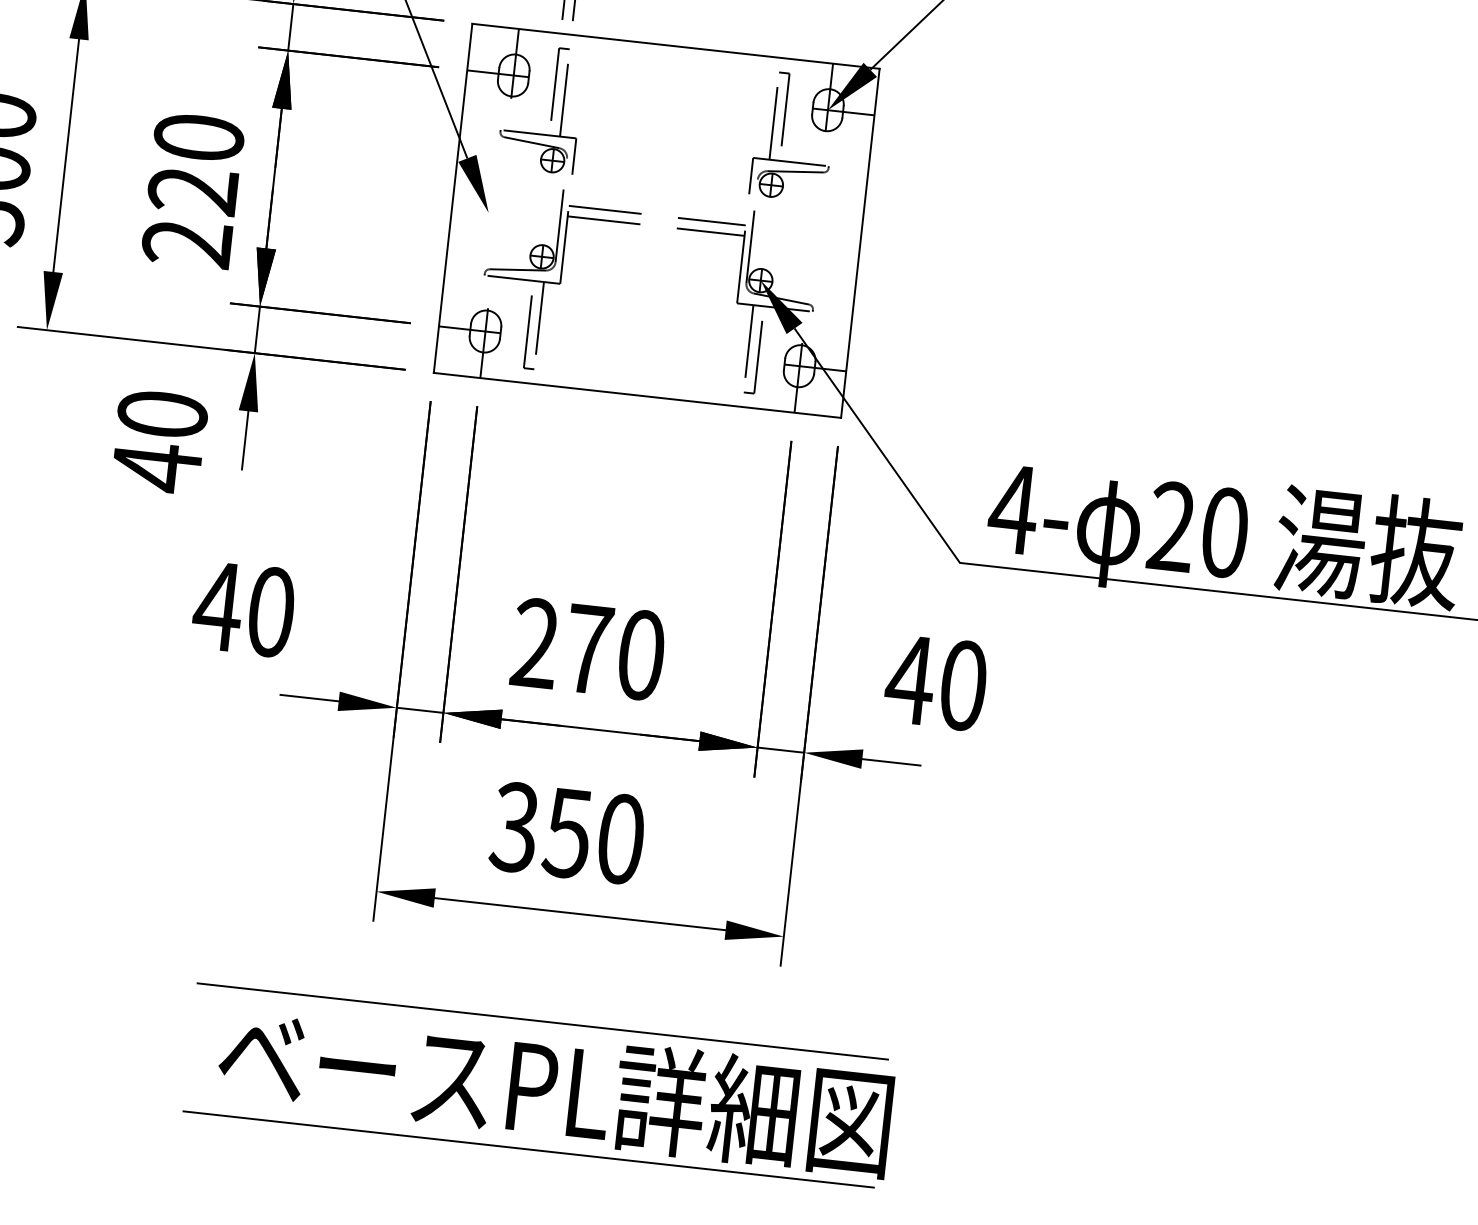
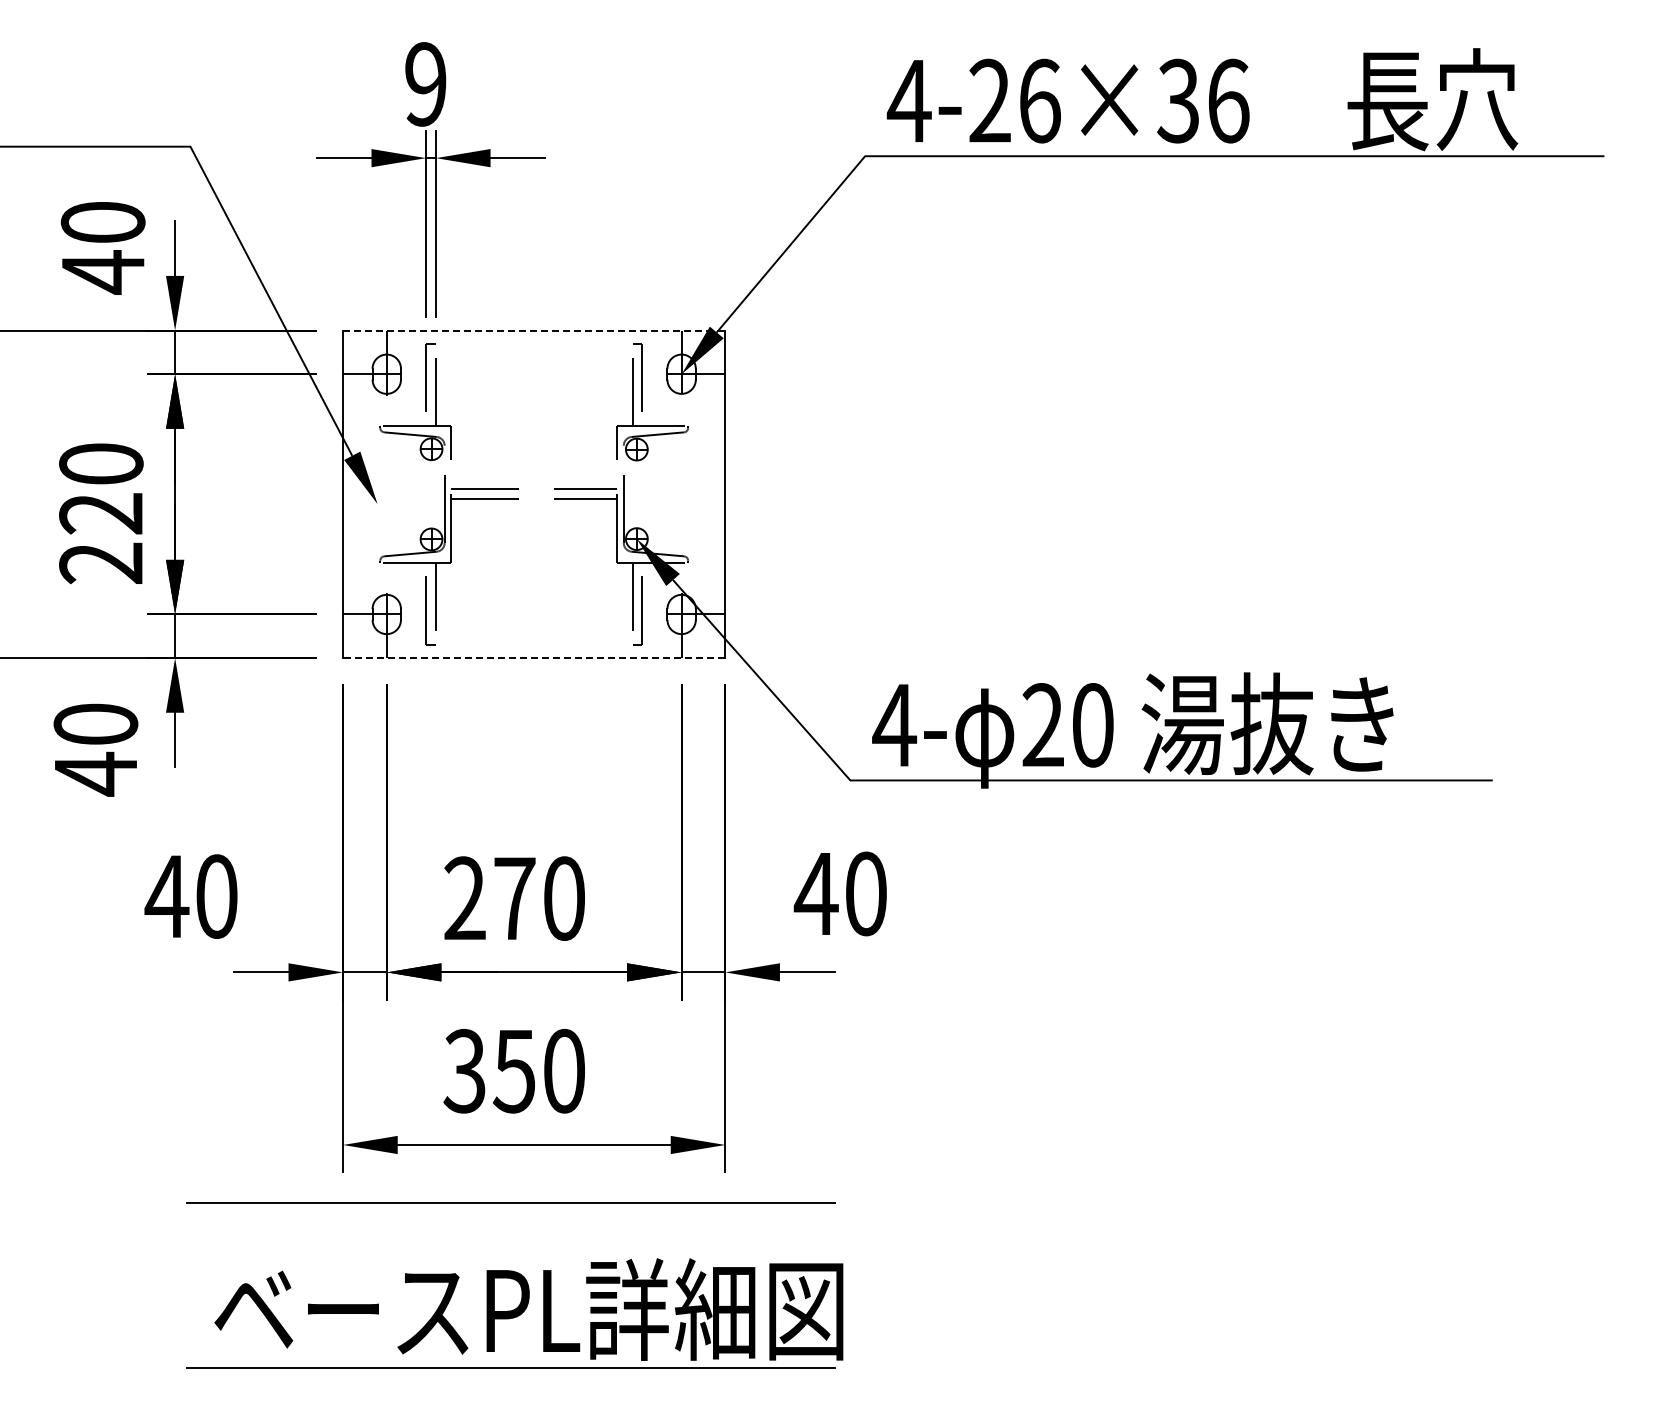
line: (676, 46) -> (534, 330), solid -> dashed
line: (636, 395) -> (533, 658), solid -> dashed
line: (542, 1020) -> (510, 1202), moved

